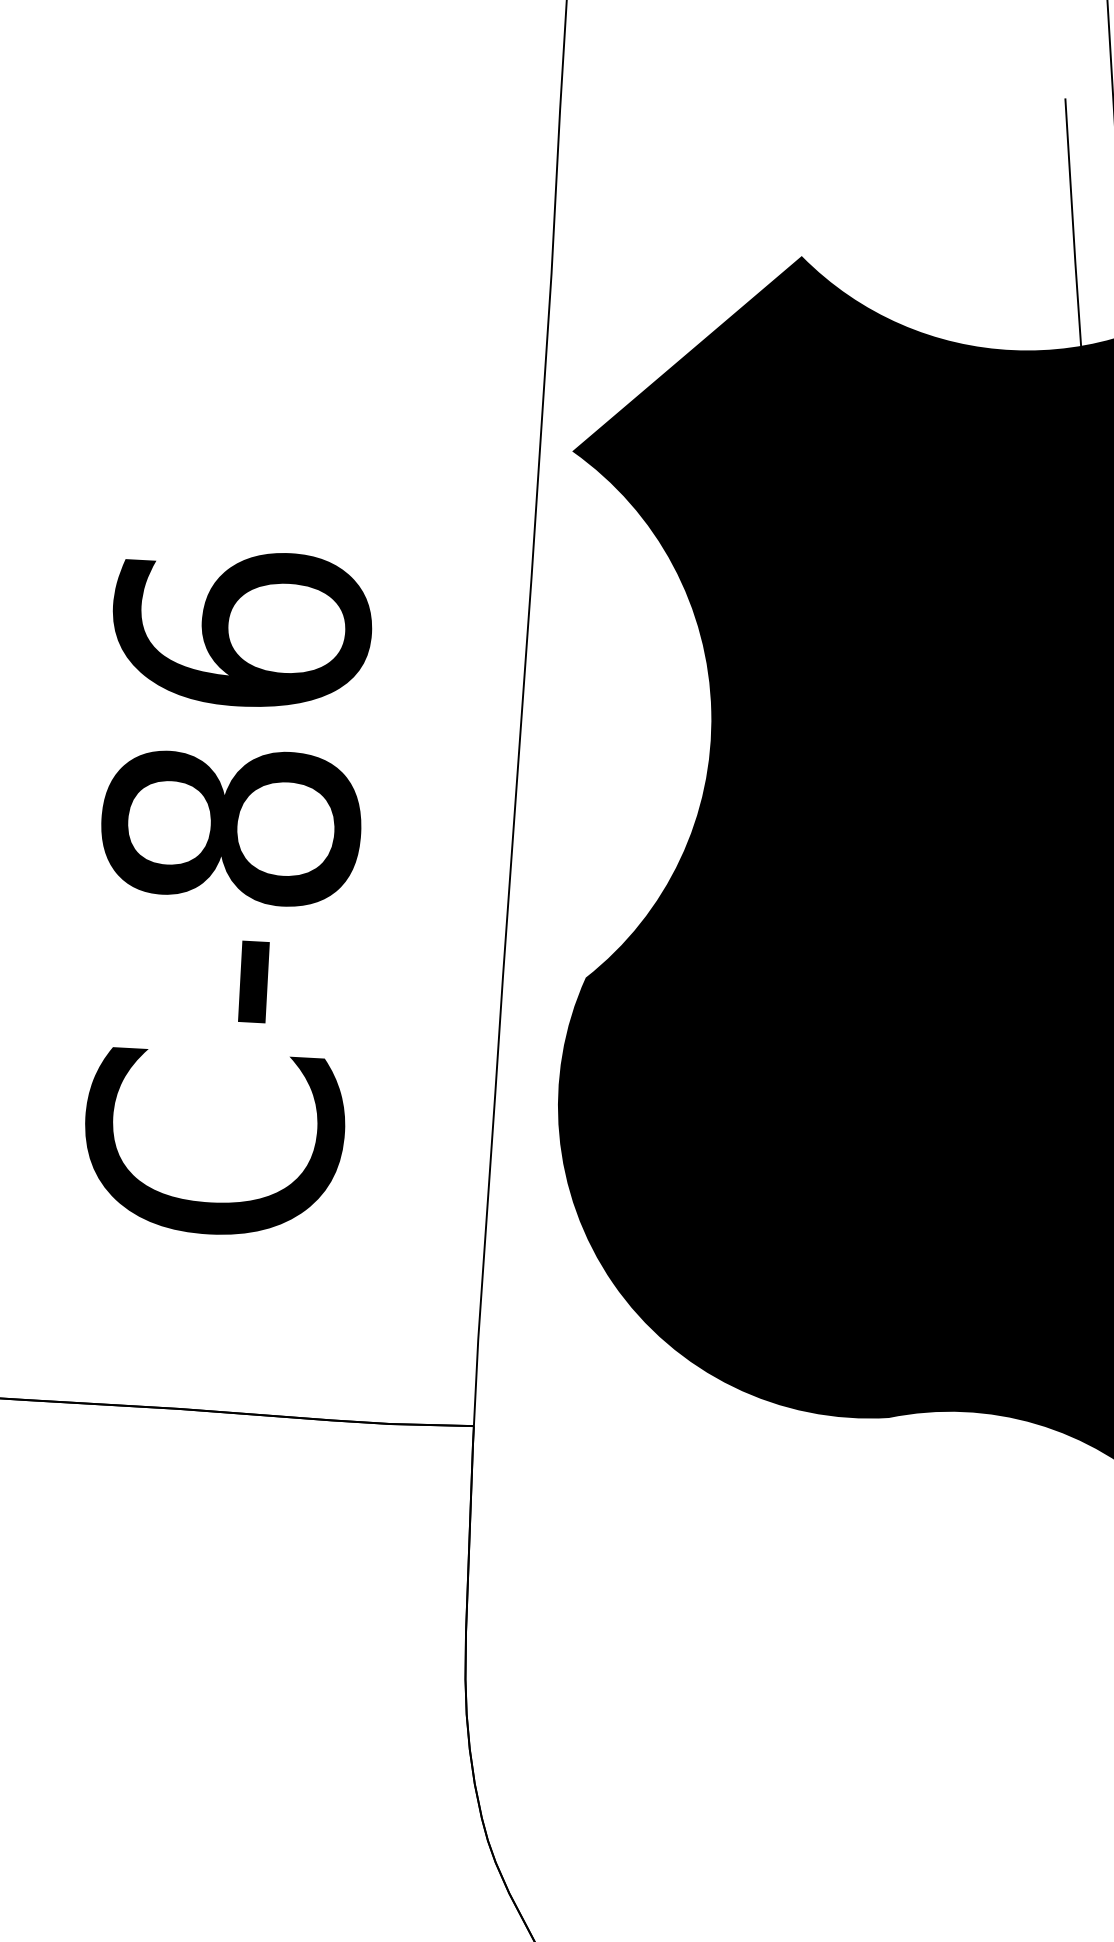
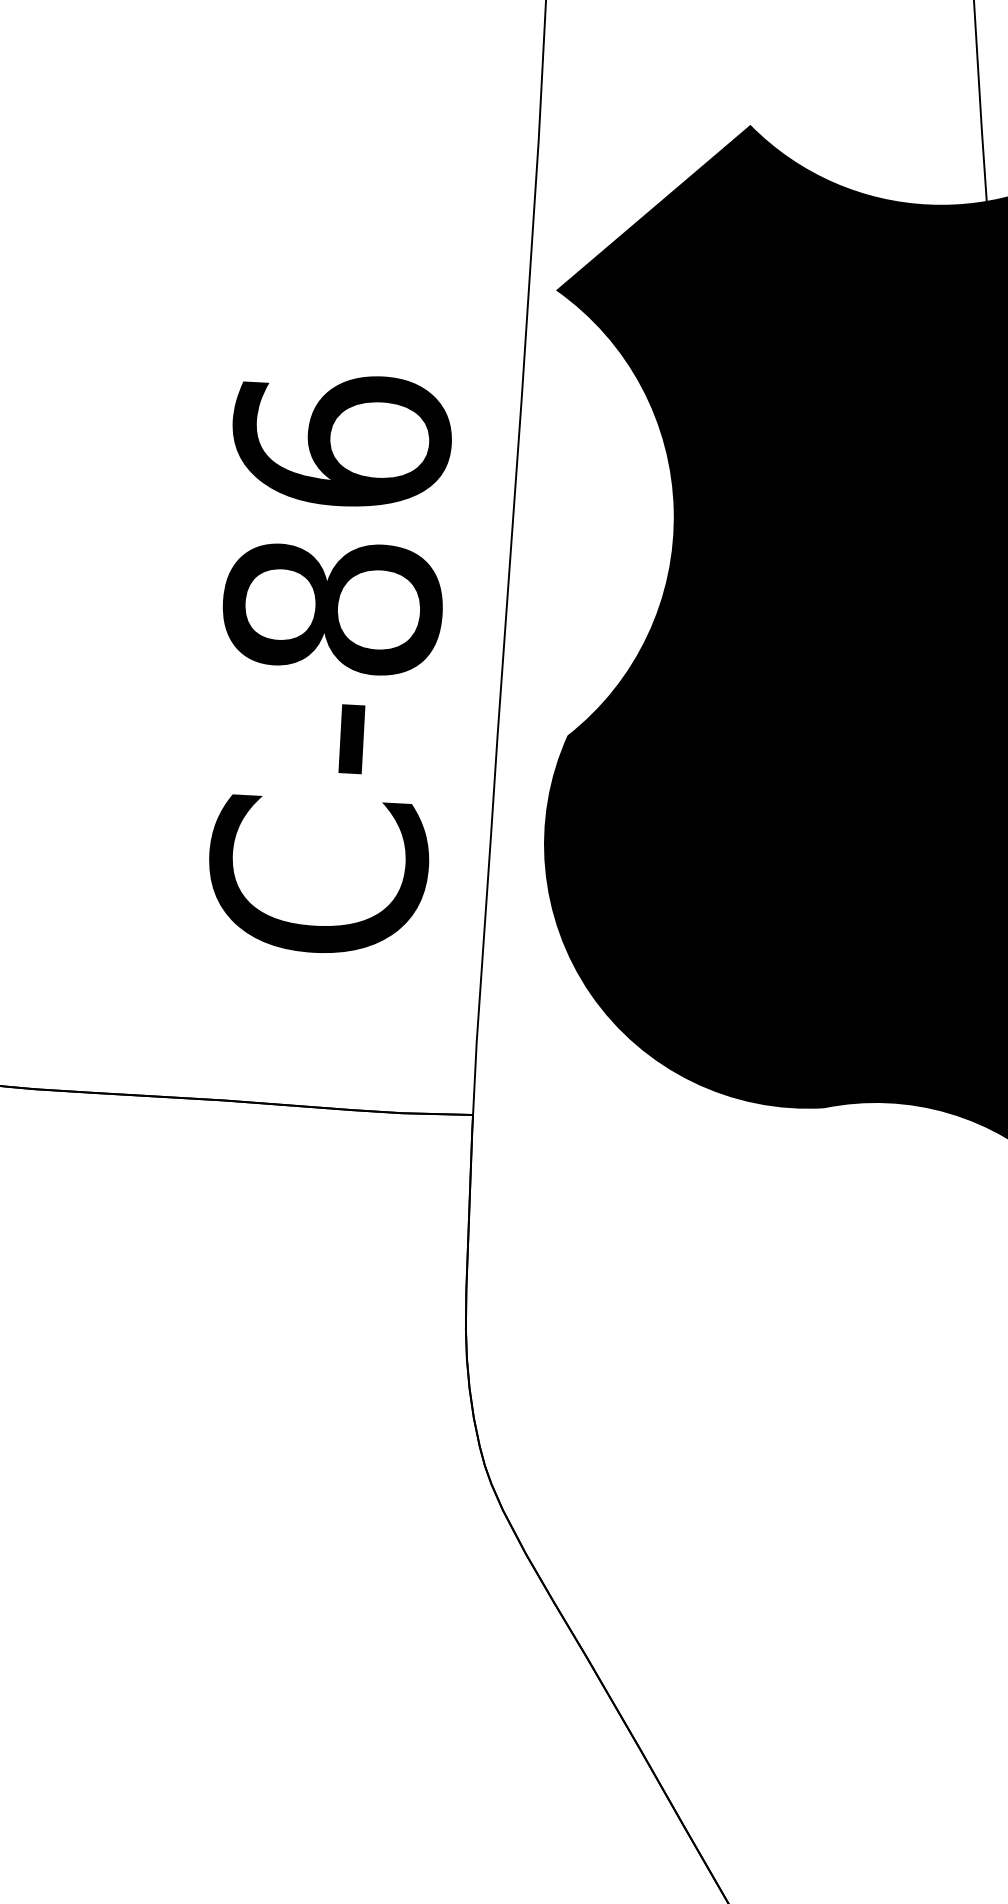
text: (228, 893) -> (330, 664), moved

